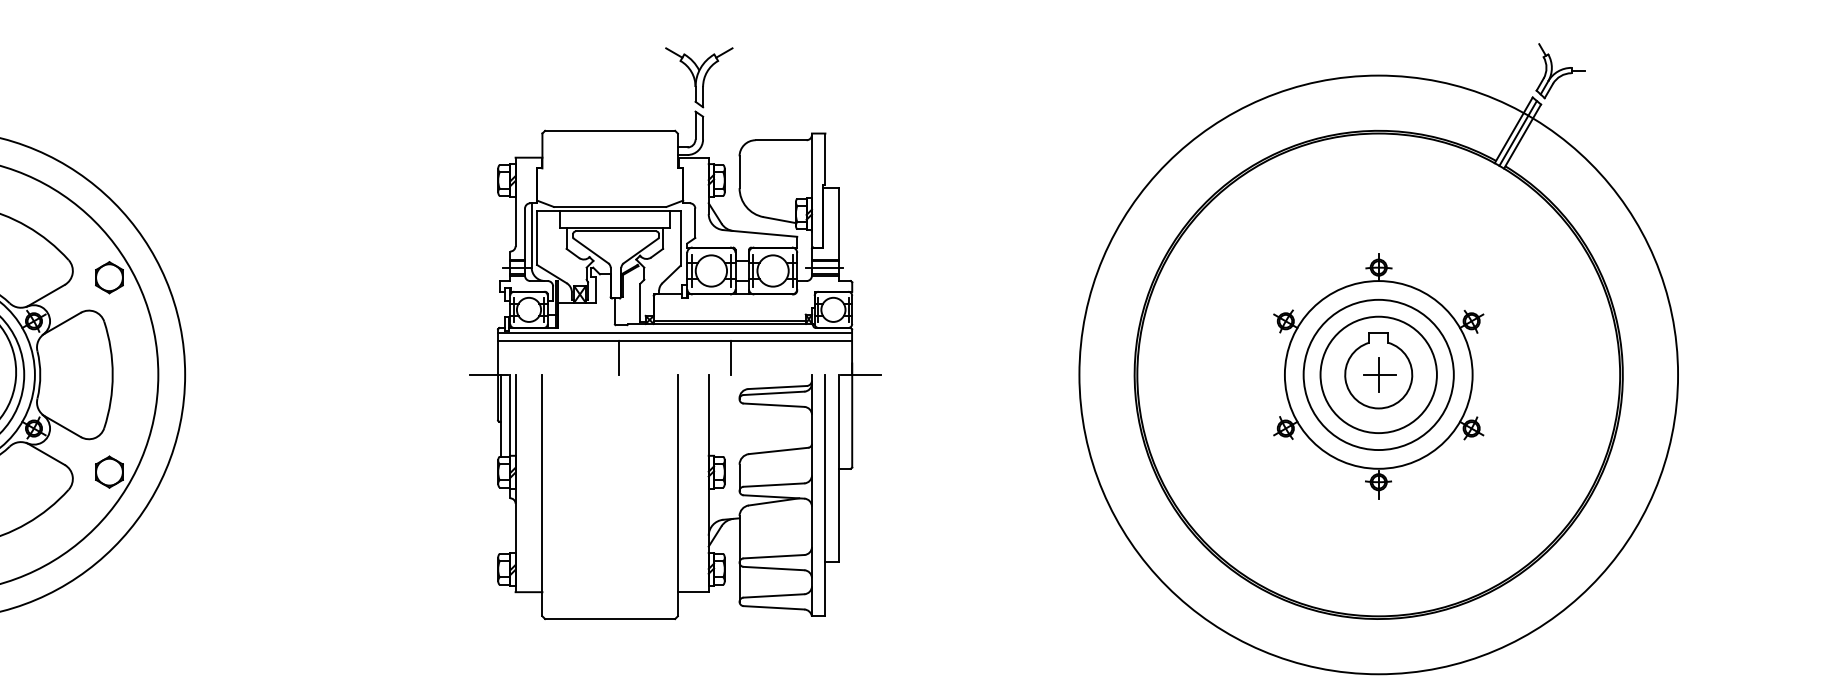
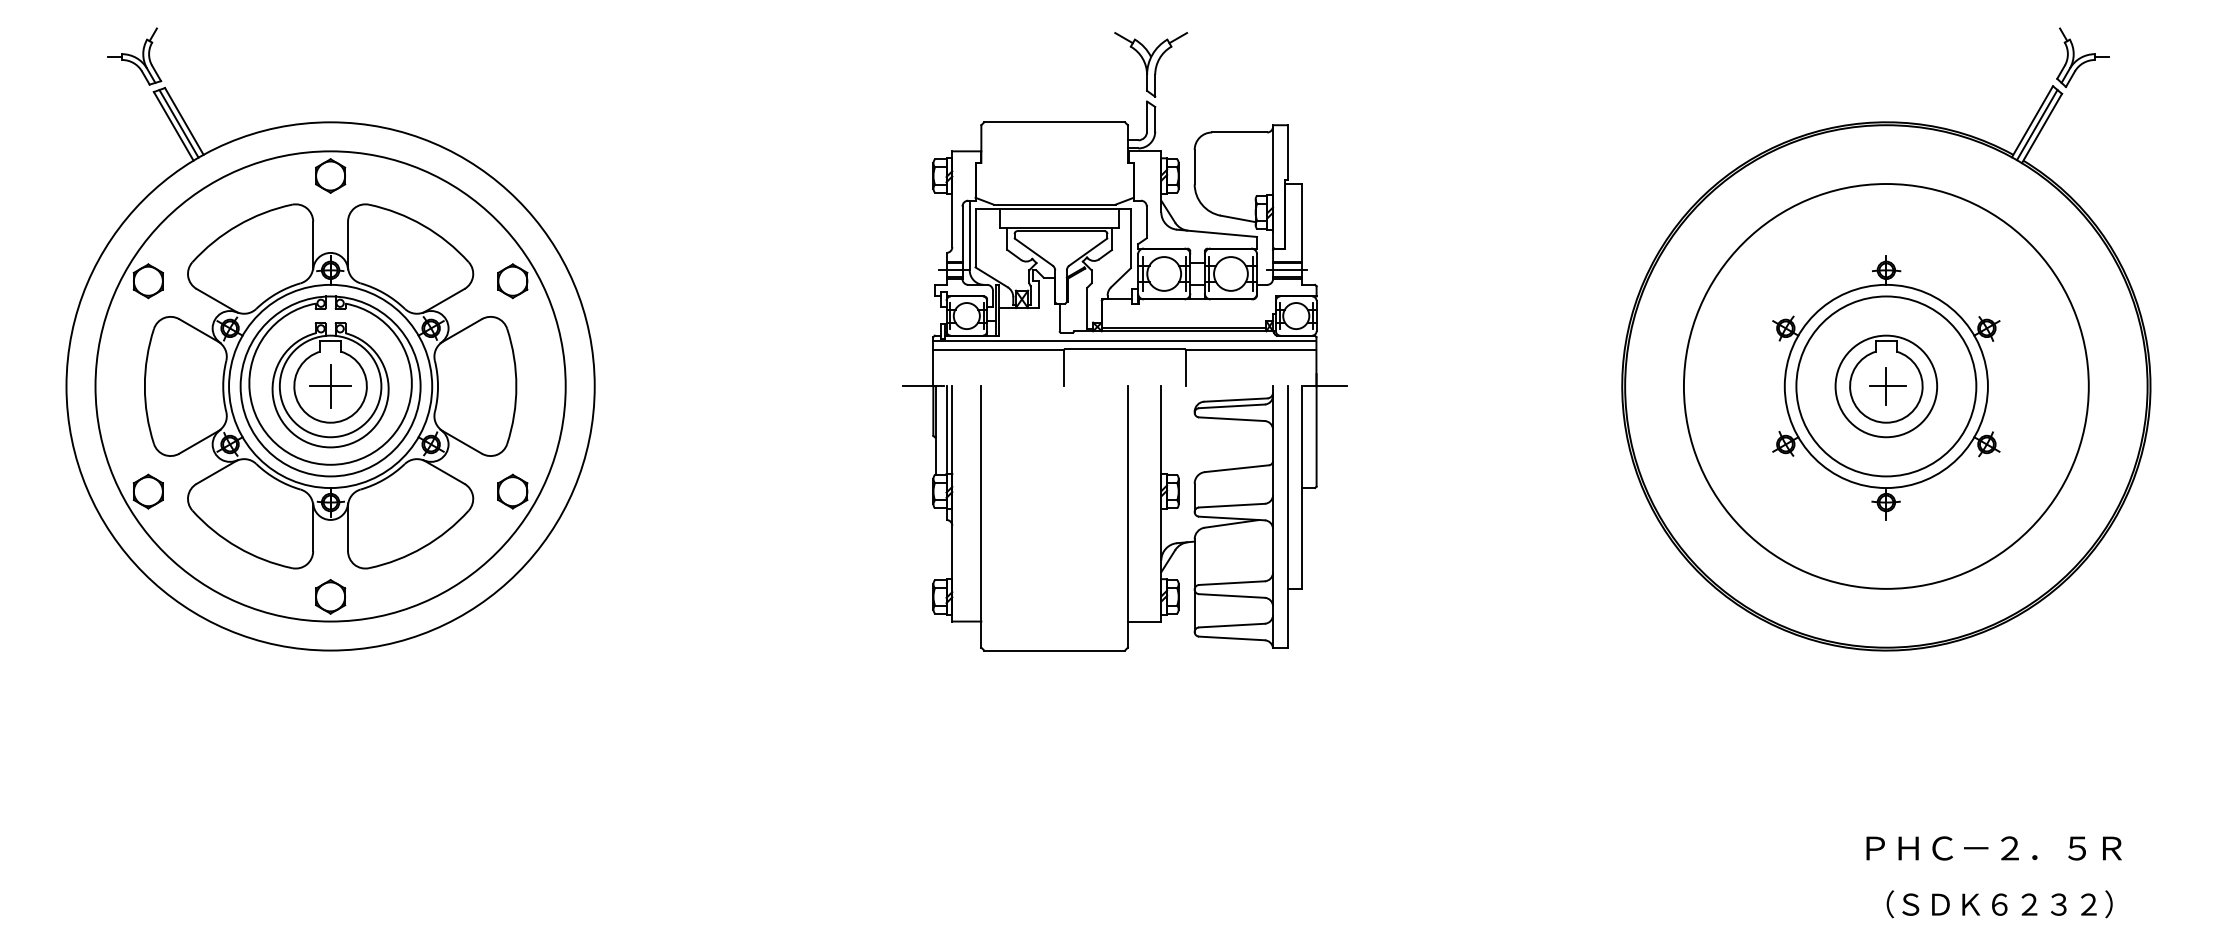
circle: (1377, 374) -> (1885, 386), size x0.62
circle: (1378, 374) -> (1886, 386), size x0.62
circle: (1378, 374) -> (1886, 386), size x1.43

